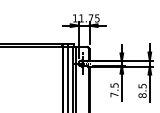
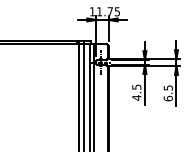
text: (114, 94) -> (136, 97), 7.5 -> 4.5
text: (141, 95) -> (167, 98), 8.5 -> 6.5

